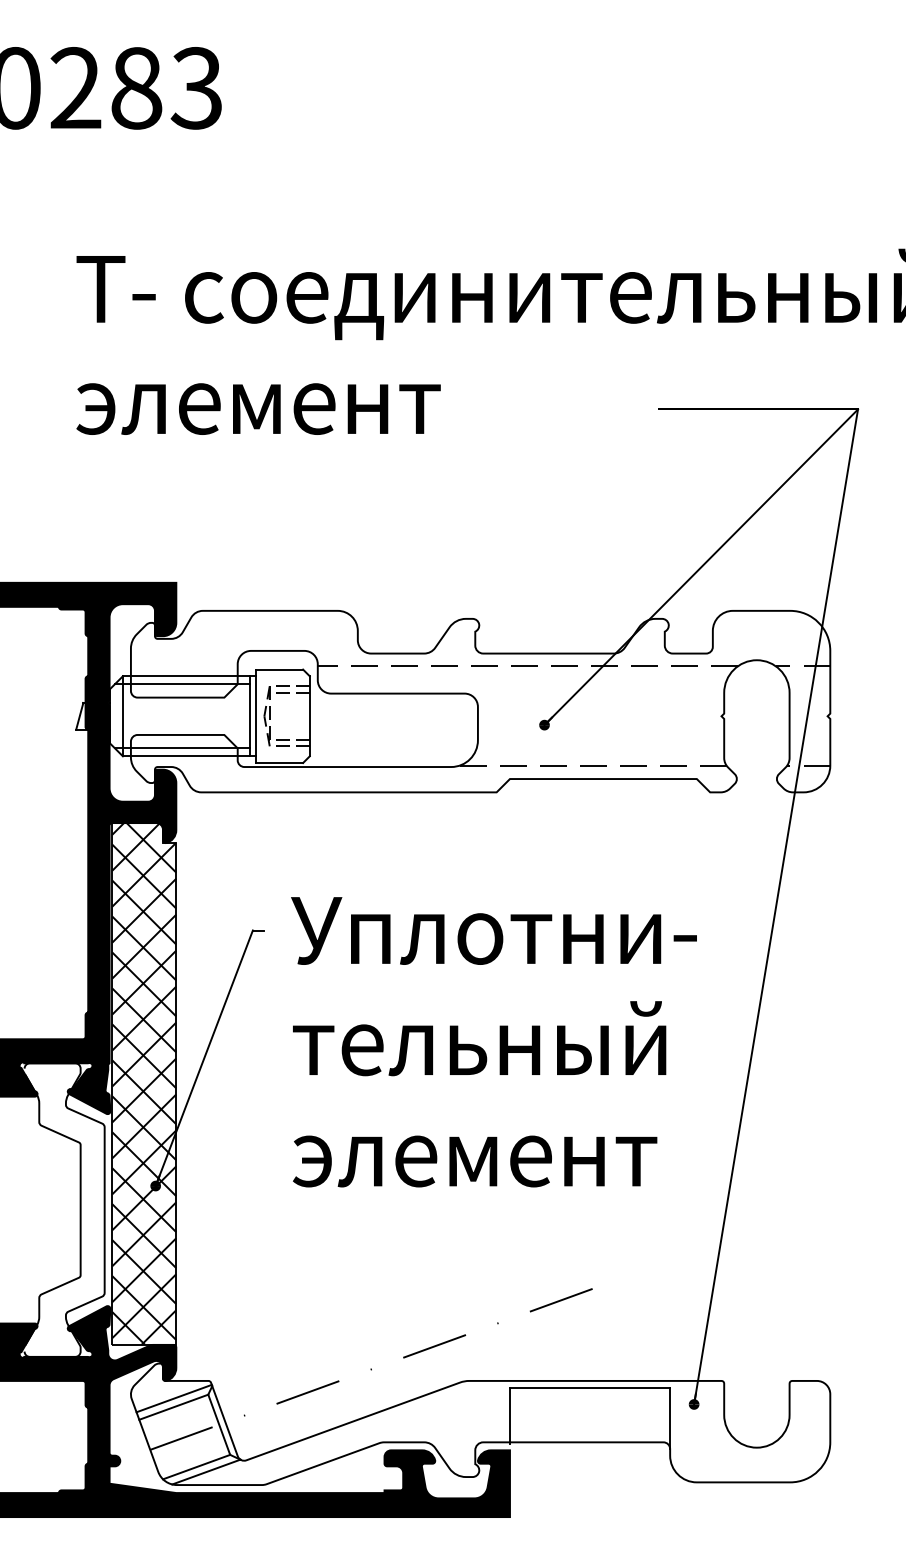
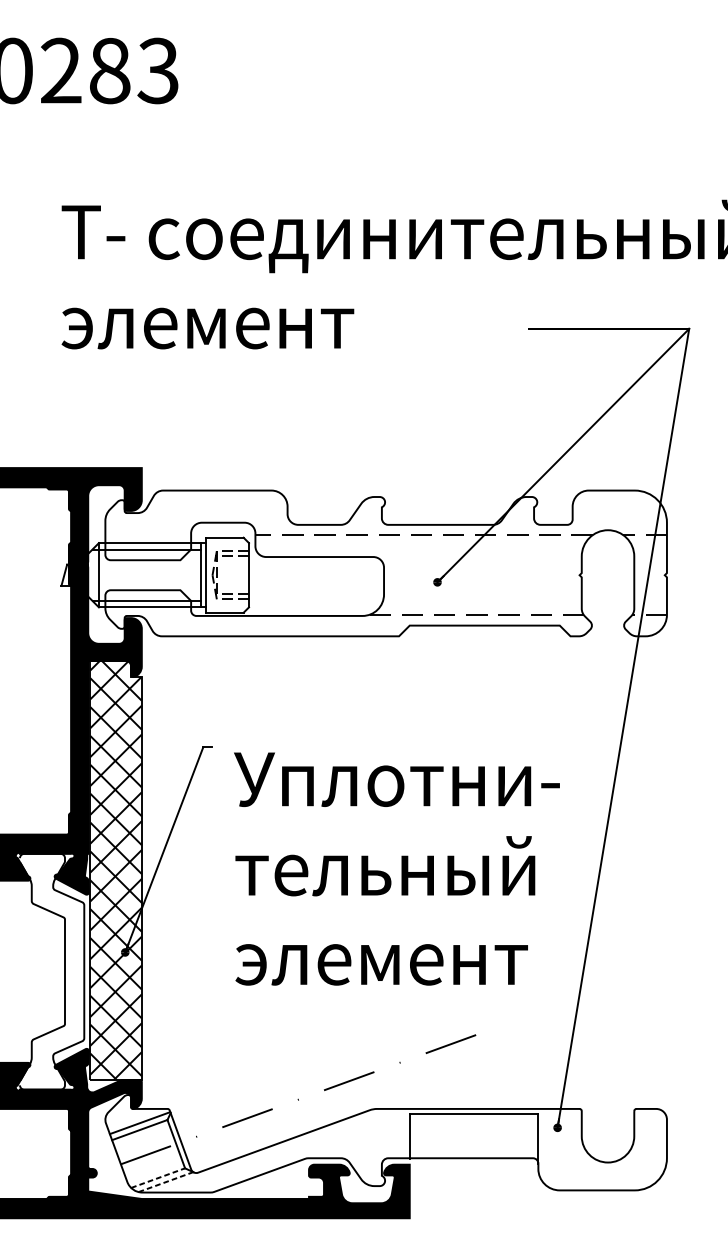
text: (493, 1042) -> (396, 869), moved
line: (196, 1467) -> (158, 1178), solid -> dashed
line: (206, 1471) -> (166, 1181), solid -> dashed

